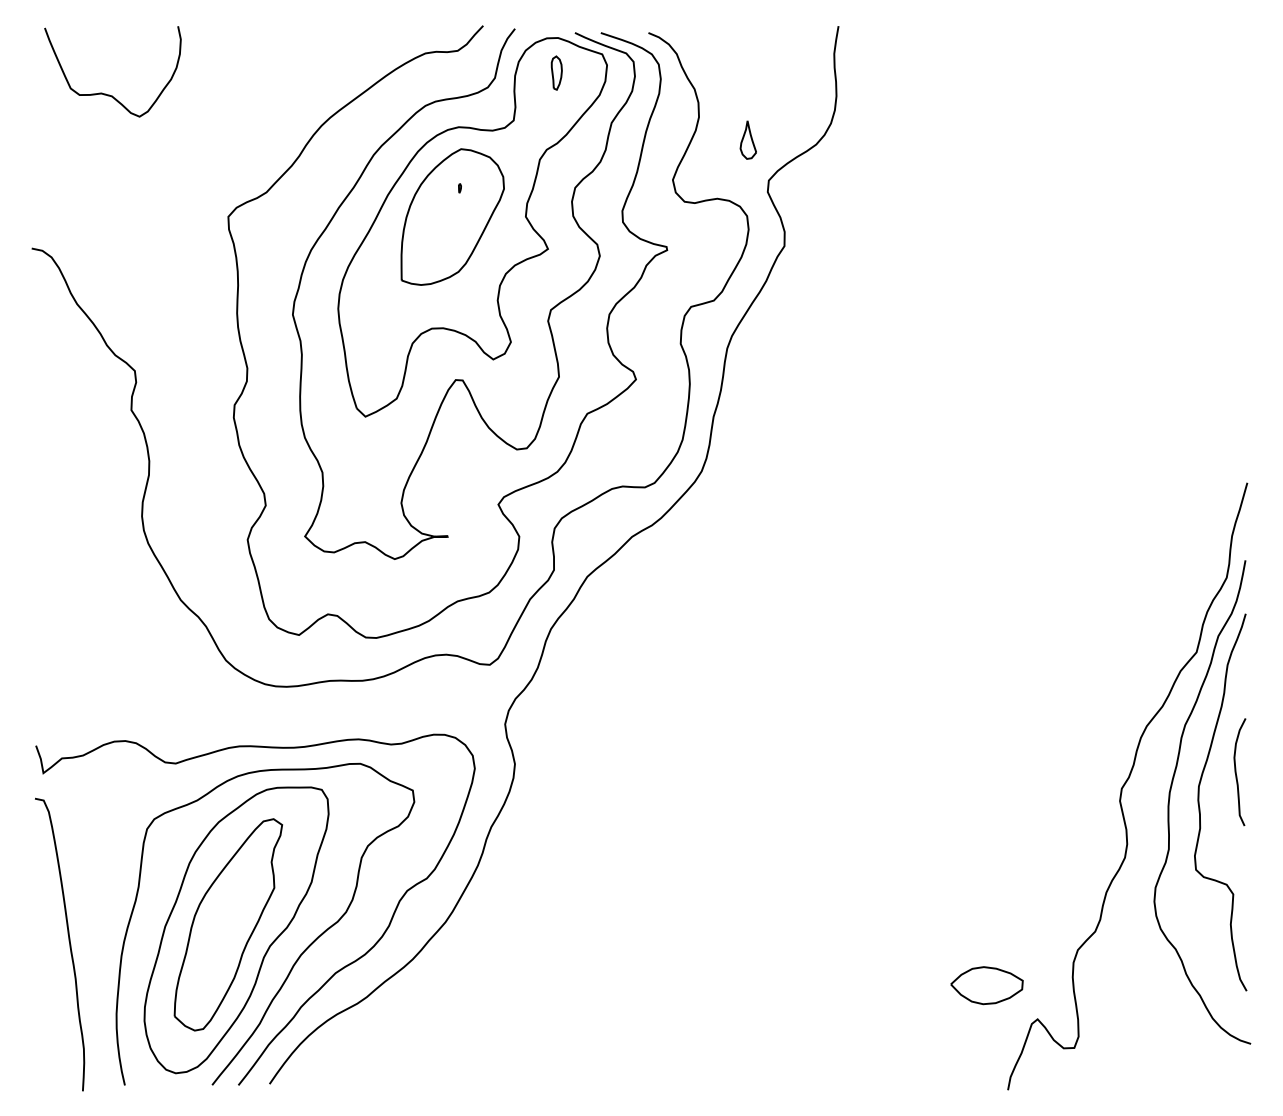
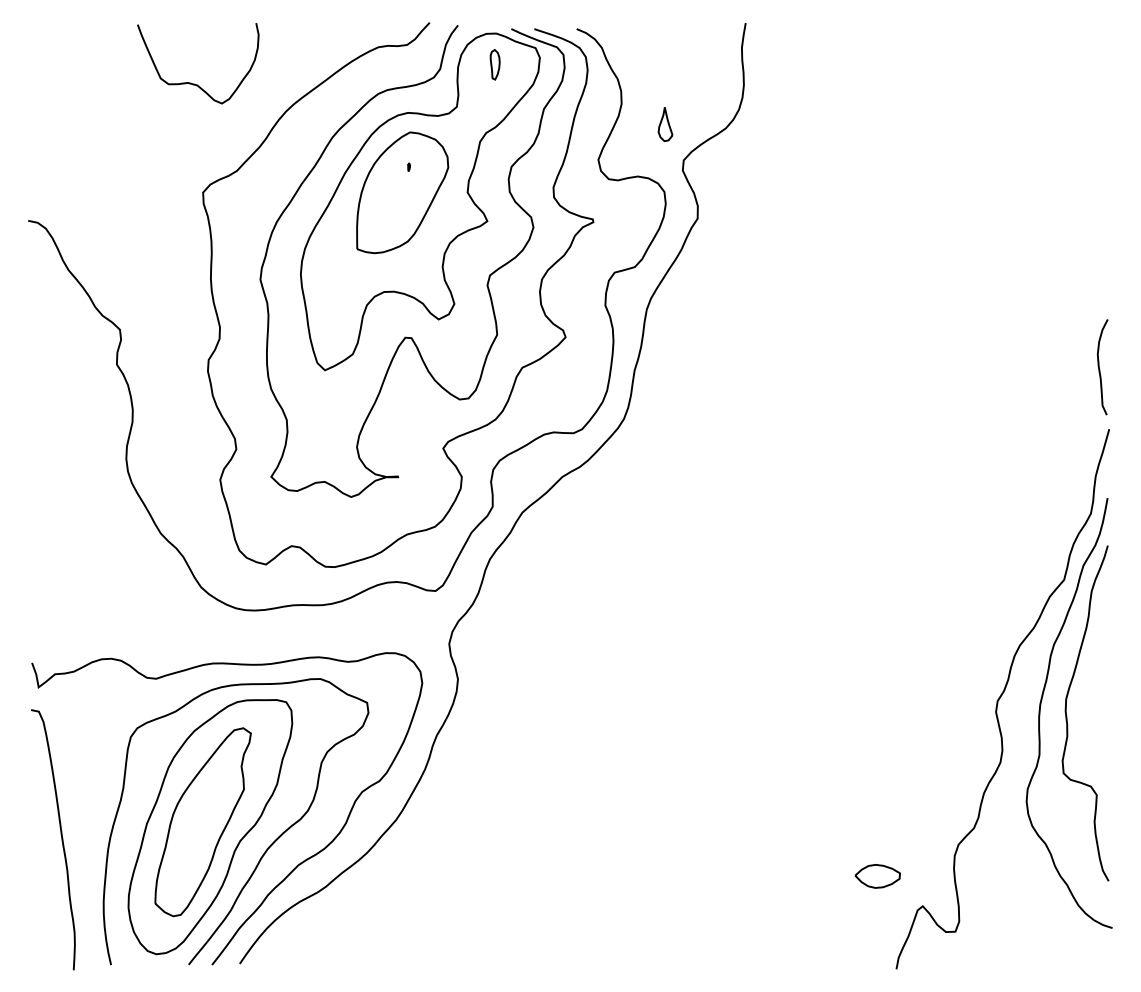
curve: (105, 93) -> (191, 82), moved
curve: (1236, 772) -> (1099, 367), moved
part: (986, 985) -> (877, 876), size x0.7

